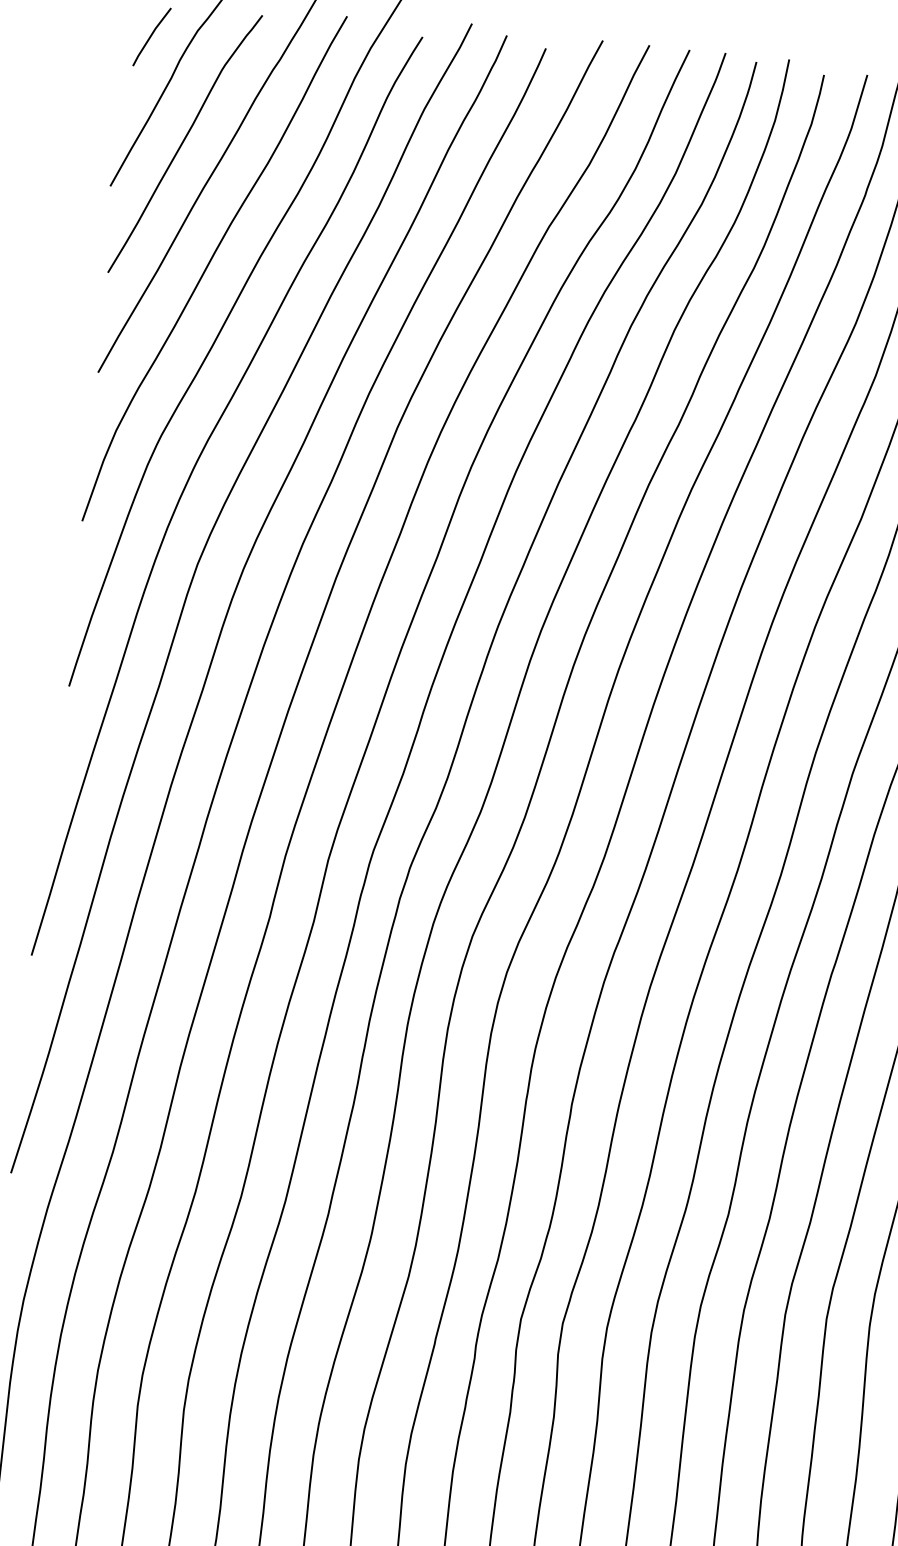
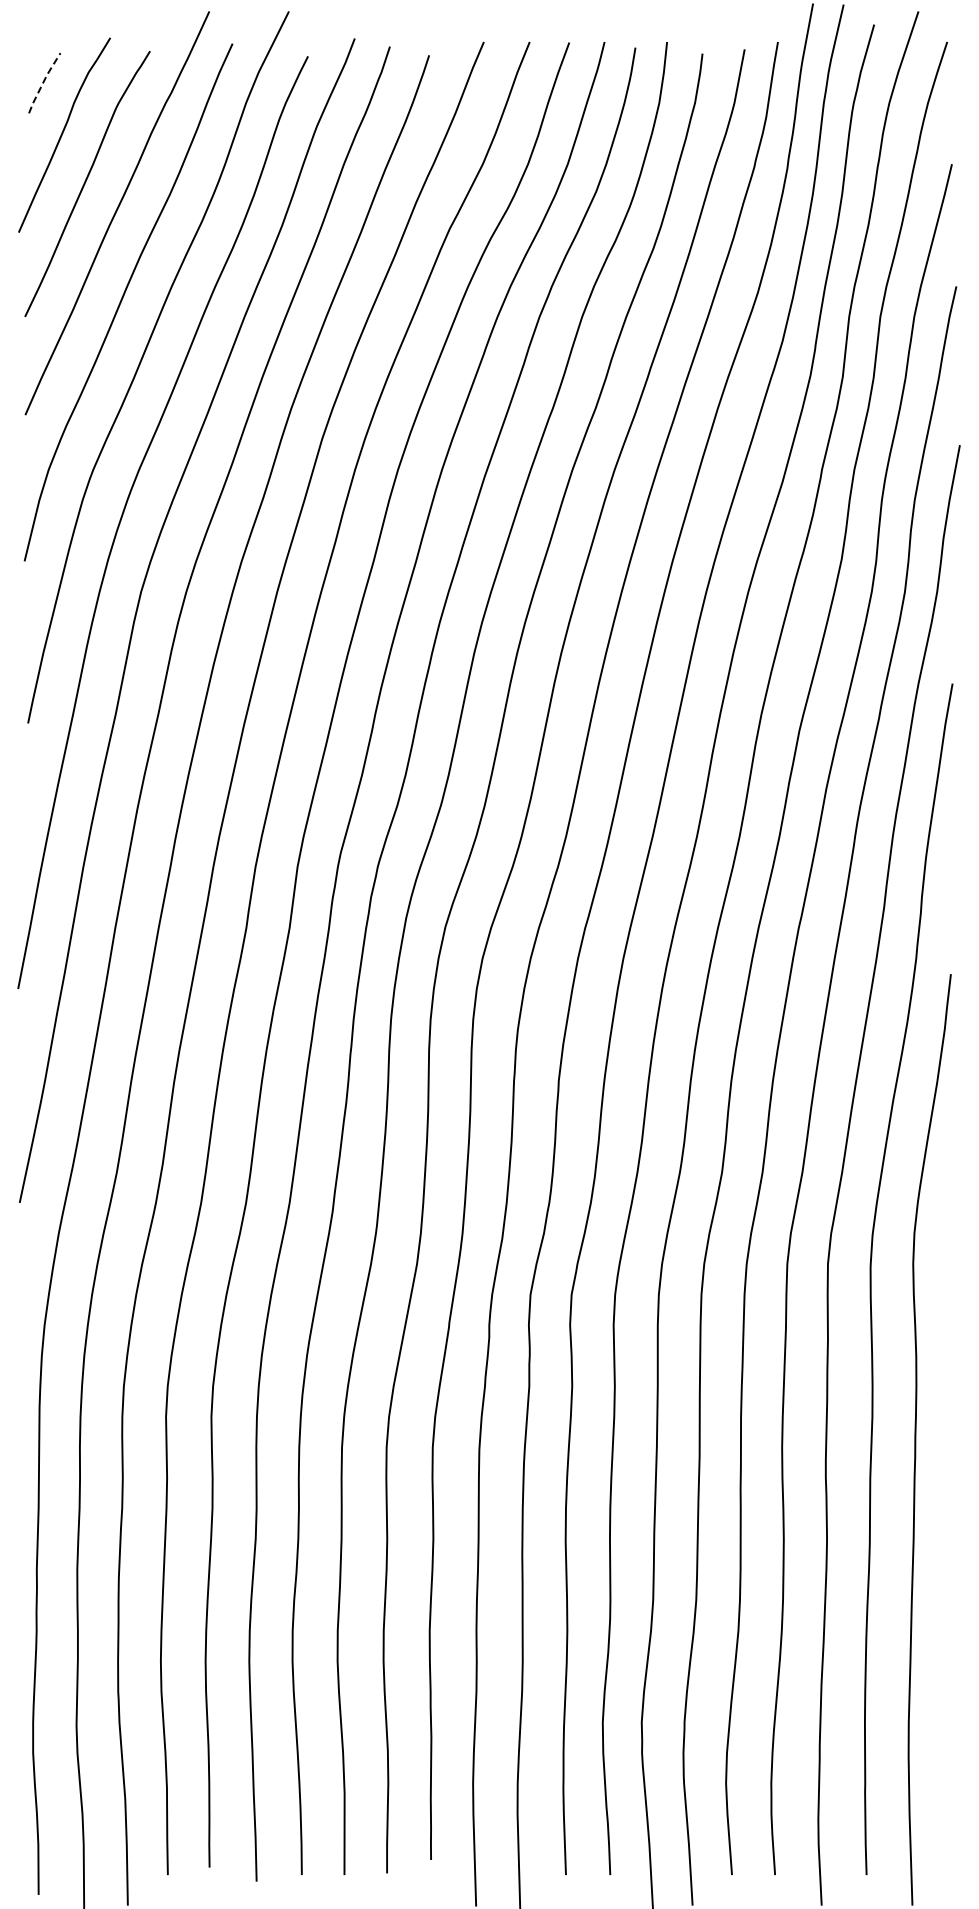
line: (150, 36) -> (43, 82), solid -> dashed

